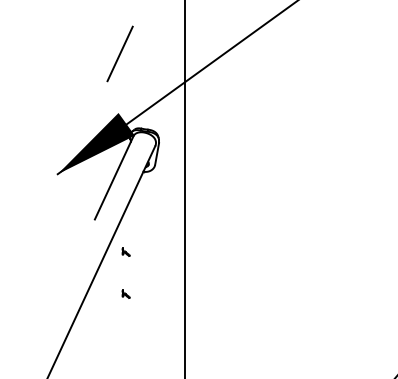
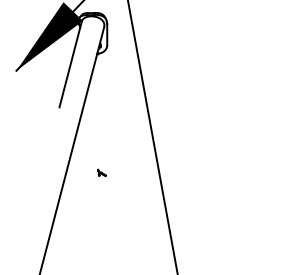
part: (125, 251) -> (94, 132), removed

